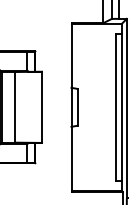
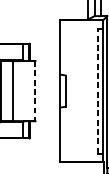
line: (42, 107) -> (35, 91), solid -> dashed
line: (116, 107) -> (98, 91), solid -> dashed

